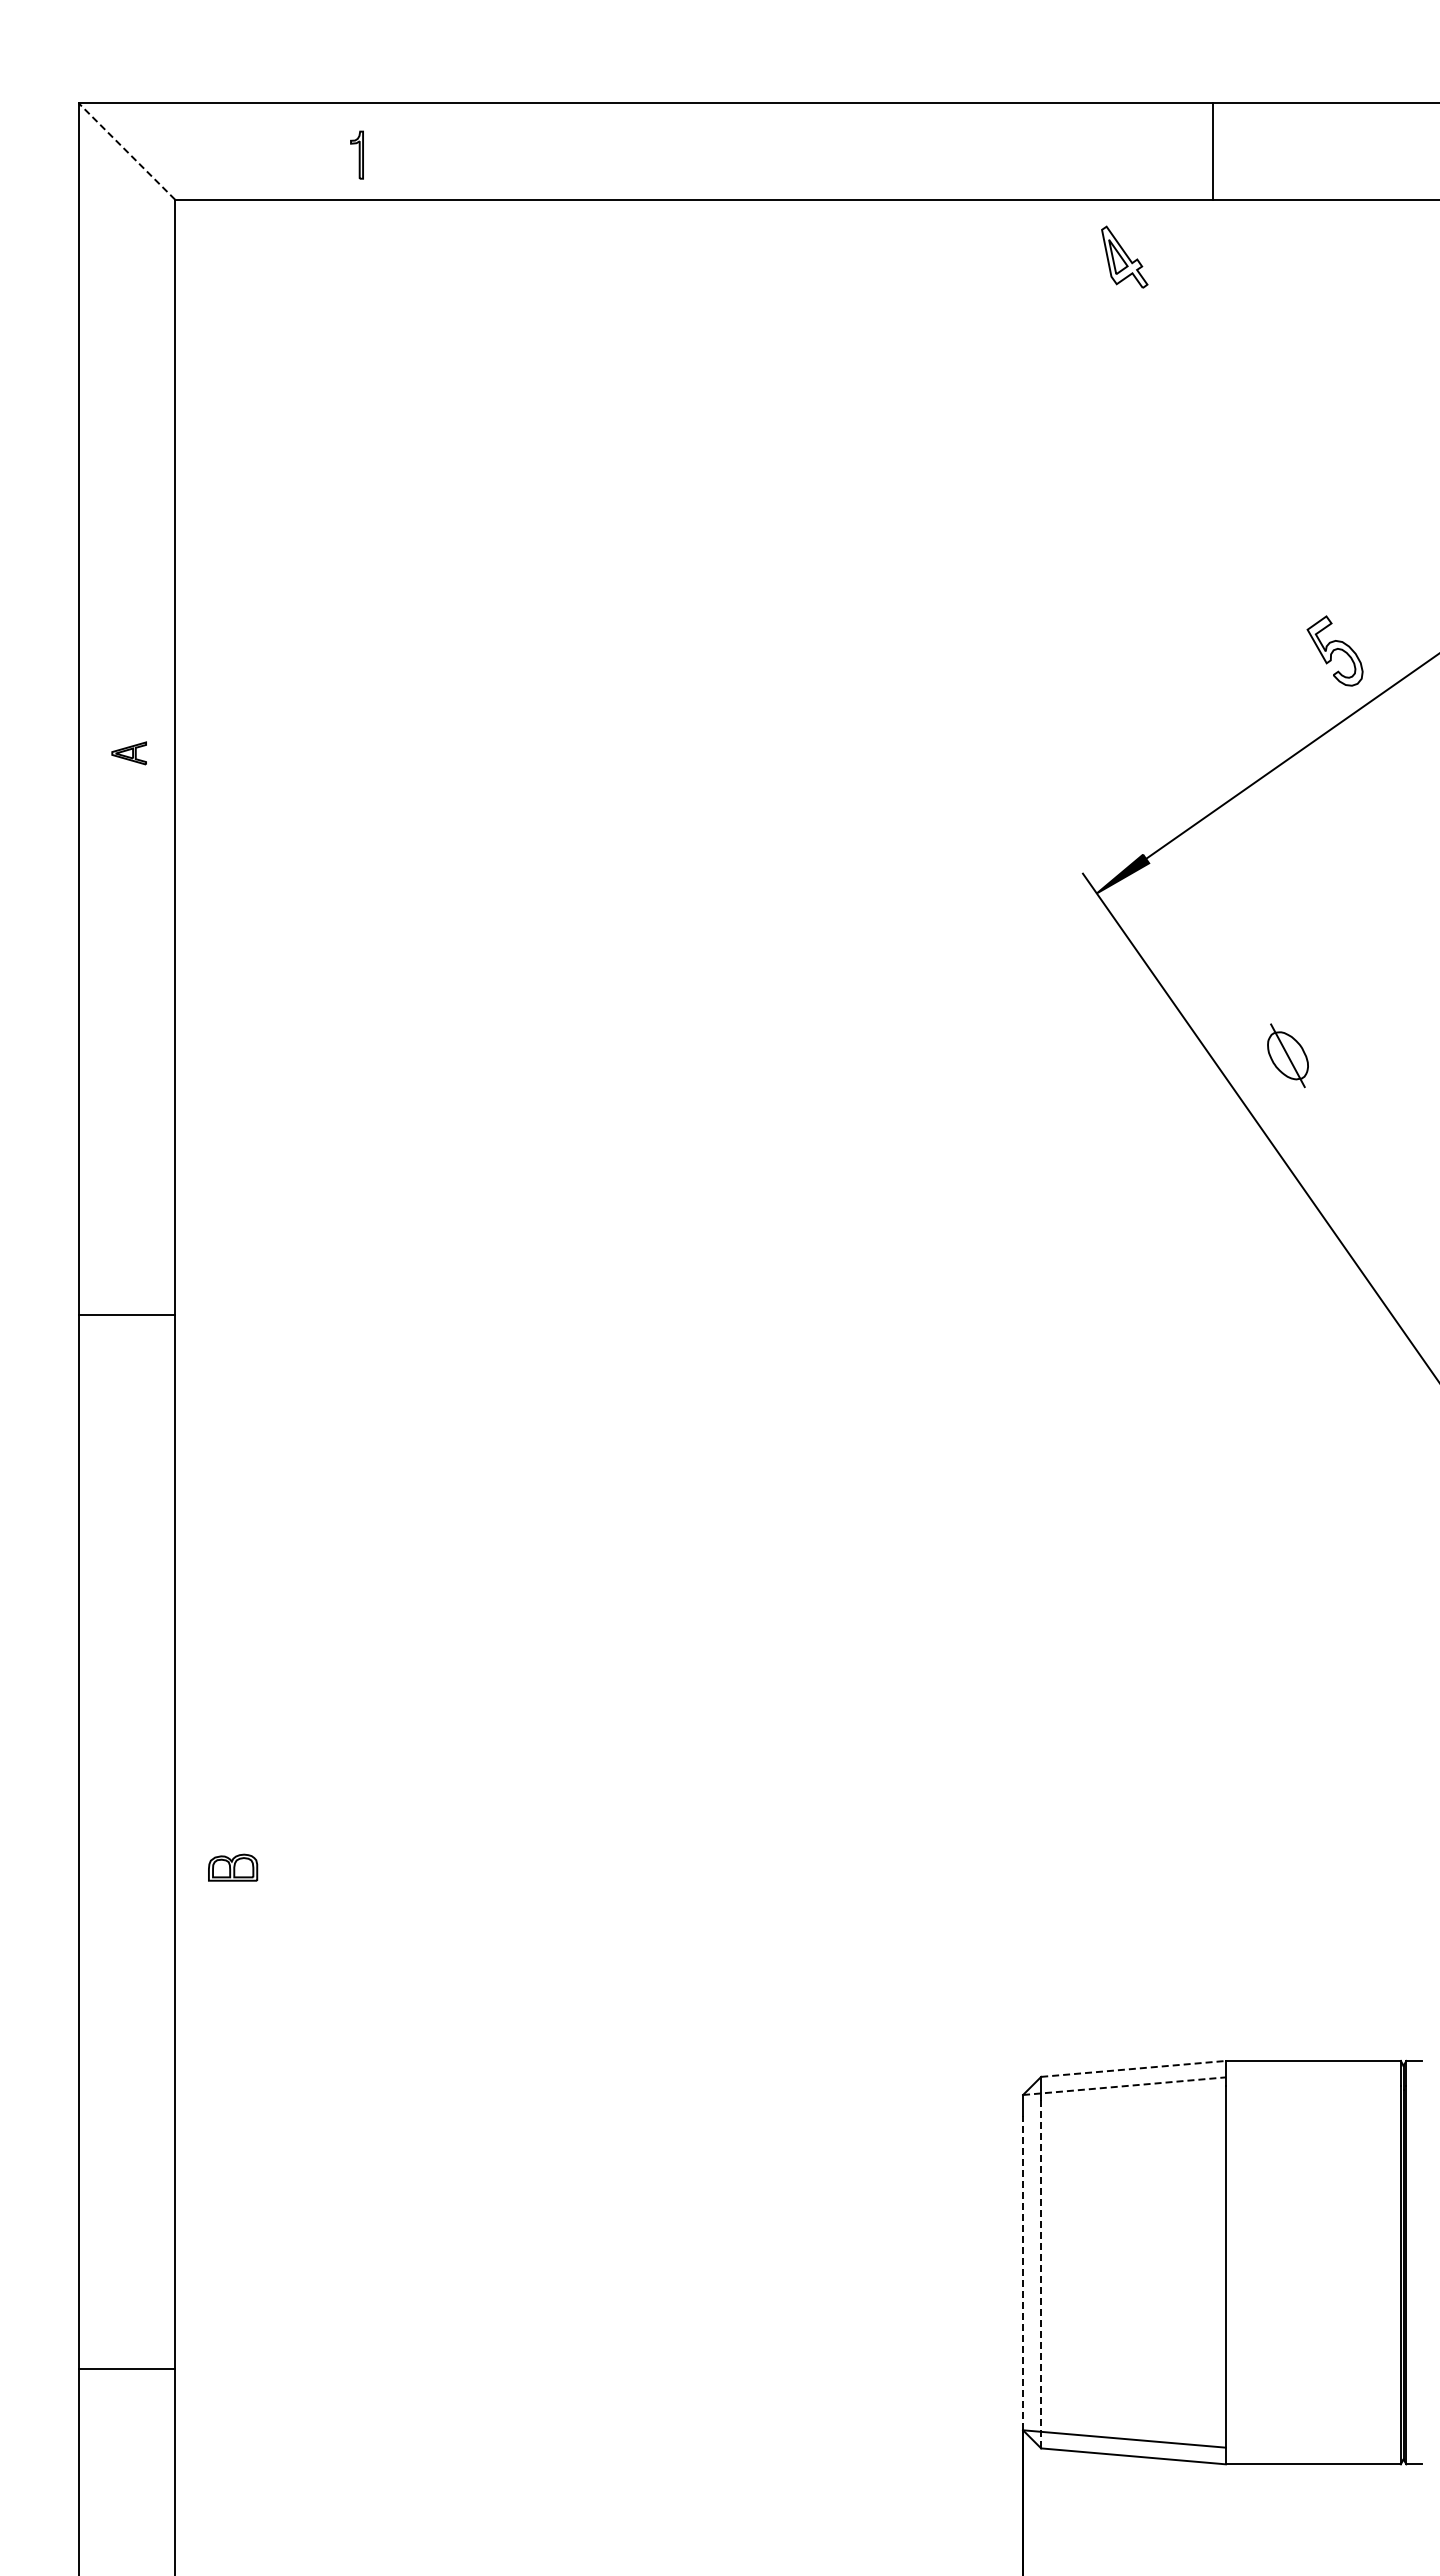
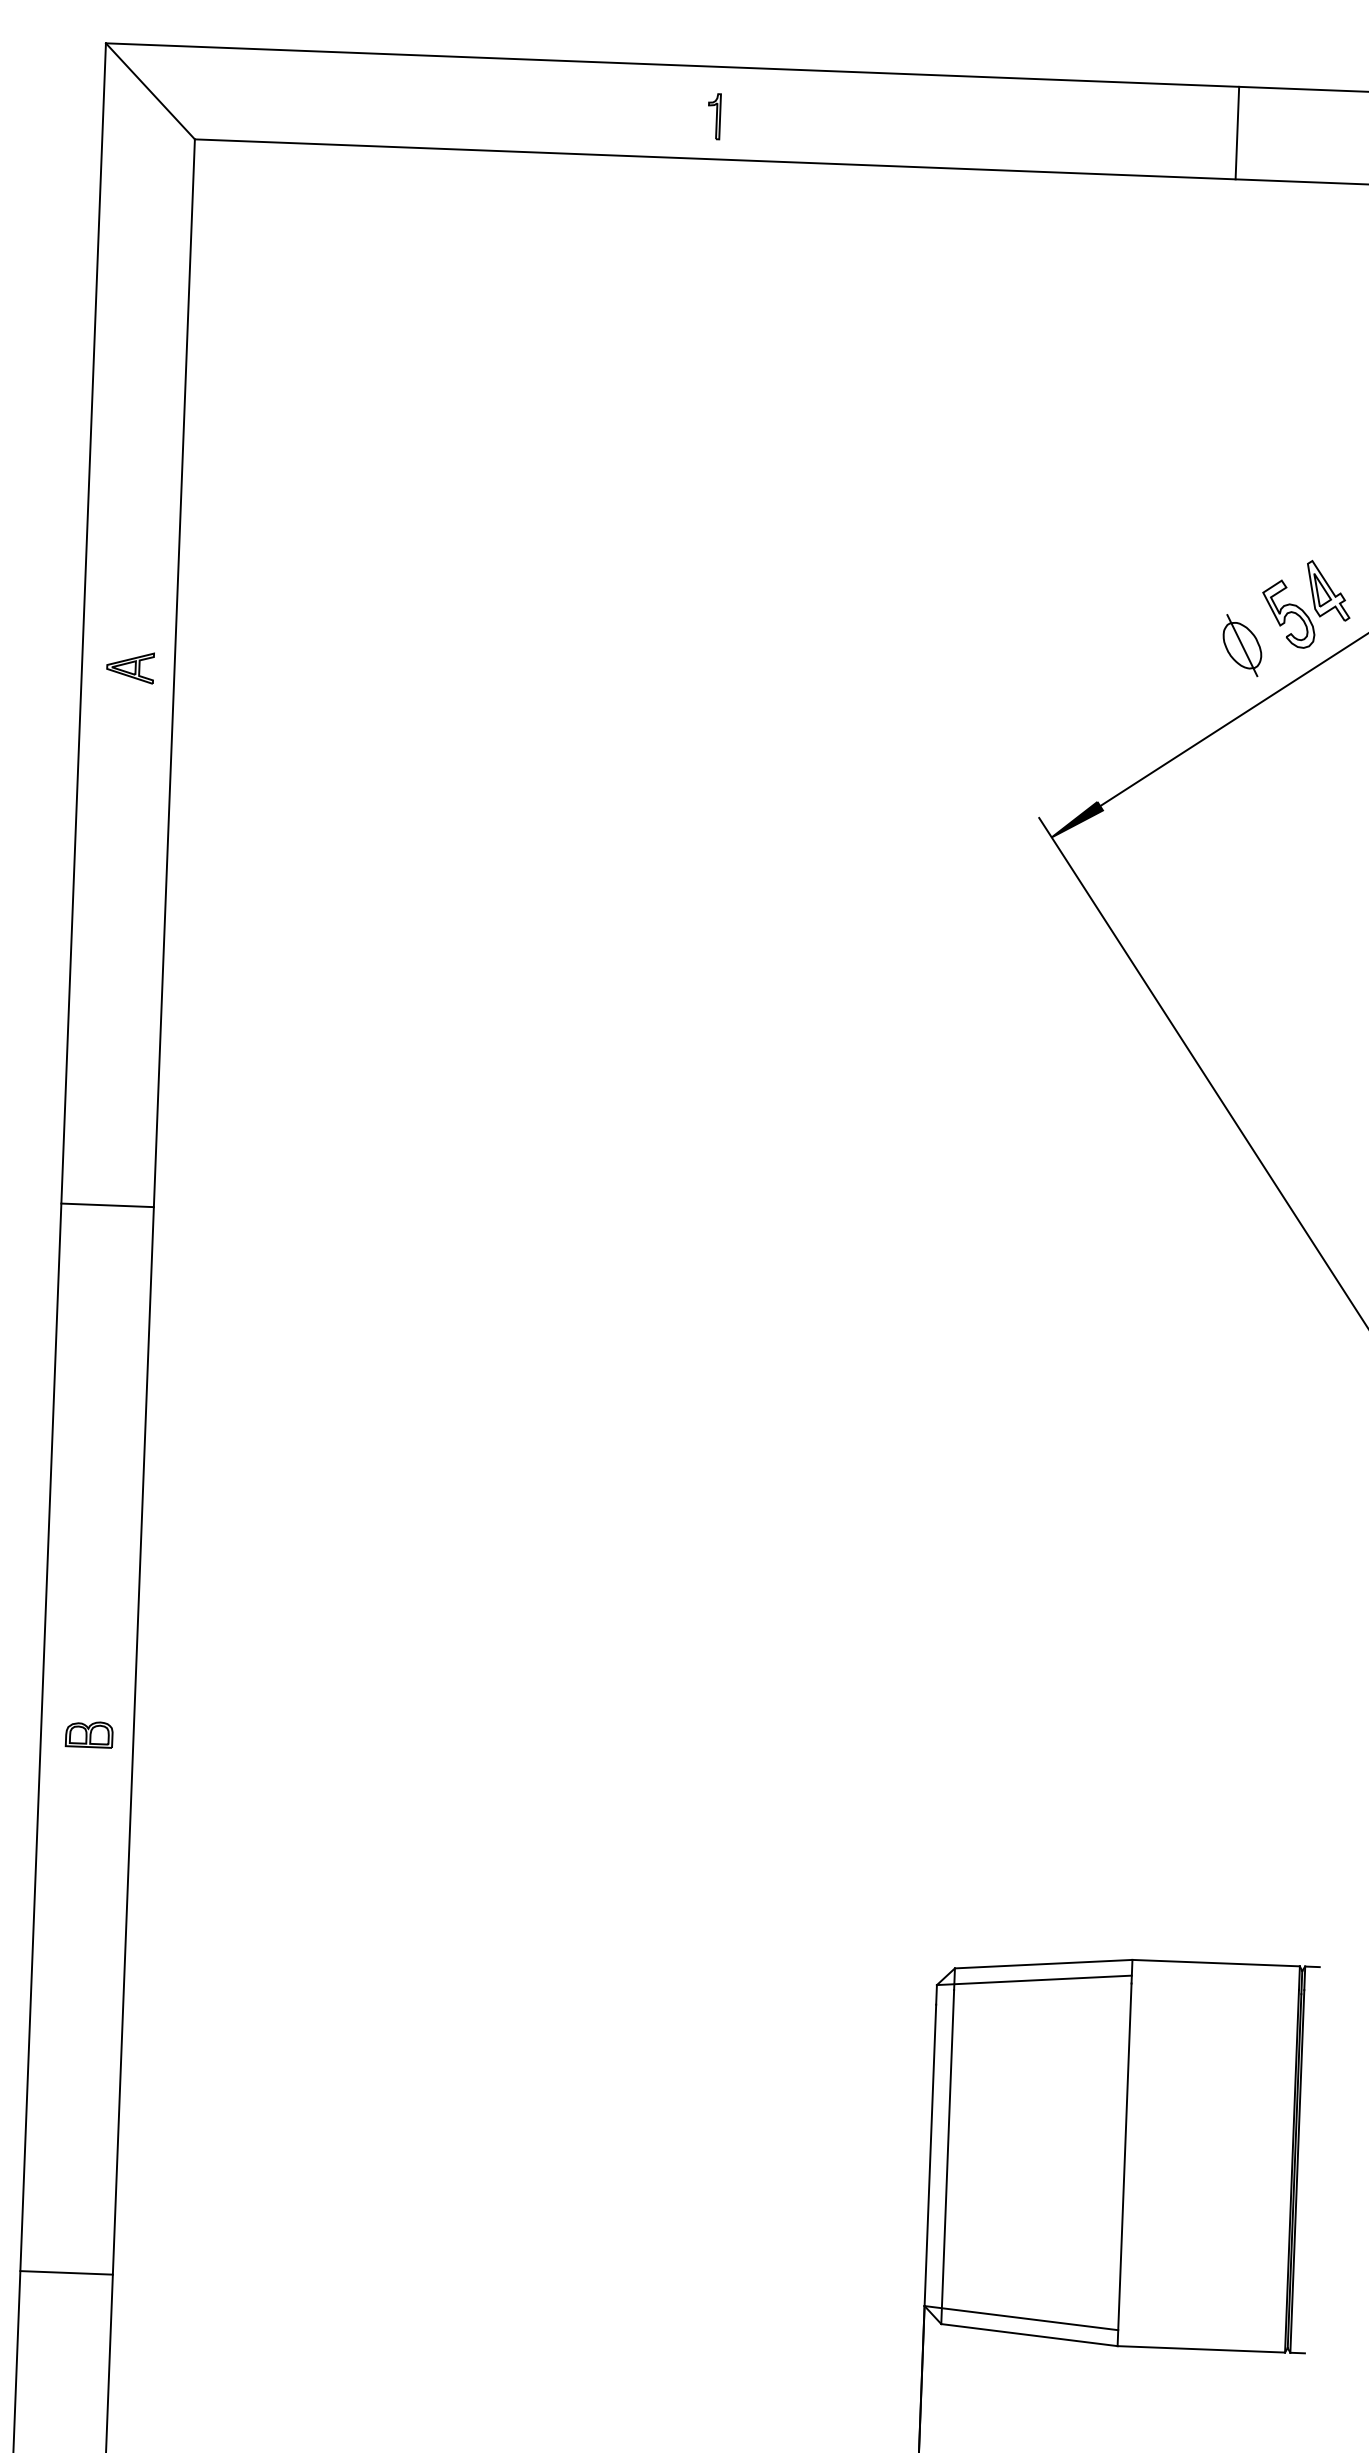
line: (126, 151) -> (150, 91), dashed -> solid
line: (1213, 151) -> (1237, 133), moved
part: (356, 154) -> (713, 115), moved
part: (1124, 256) -> (1328, 590), moved
part: (129, 753) -> (130, 667), size x1.43
part: (1287, 1055) -> (1241, 645), moved
part: (233, 1867) -> (89, 1734), moved
line: (1133, 2068) -> (1043, 1963), dashed -> solid
line: (1124, 2086) -> (1034, 1980), dashed -> solid
line: (1023, 2272) -> (930, 2155), dashed -> solid
line: (1041, 2273) -> (948, 2156), dashed -> solid
line: (126, 2369) -> (66, 2273), moved

